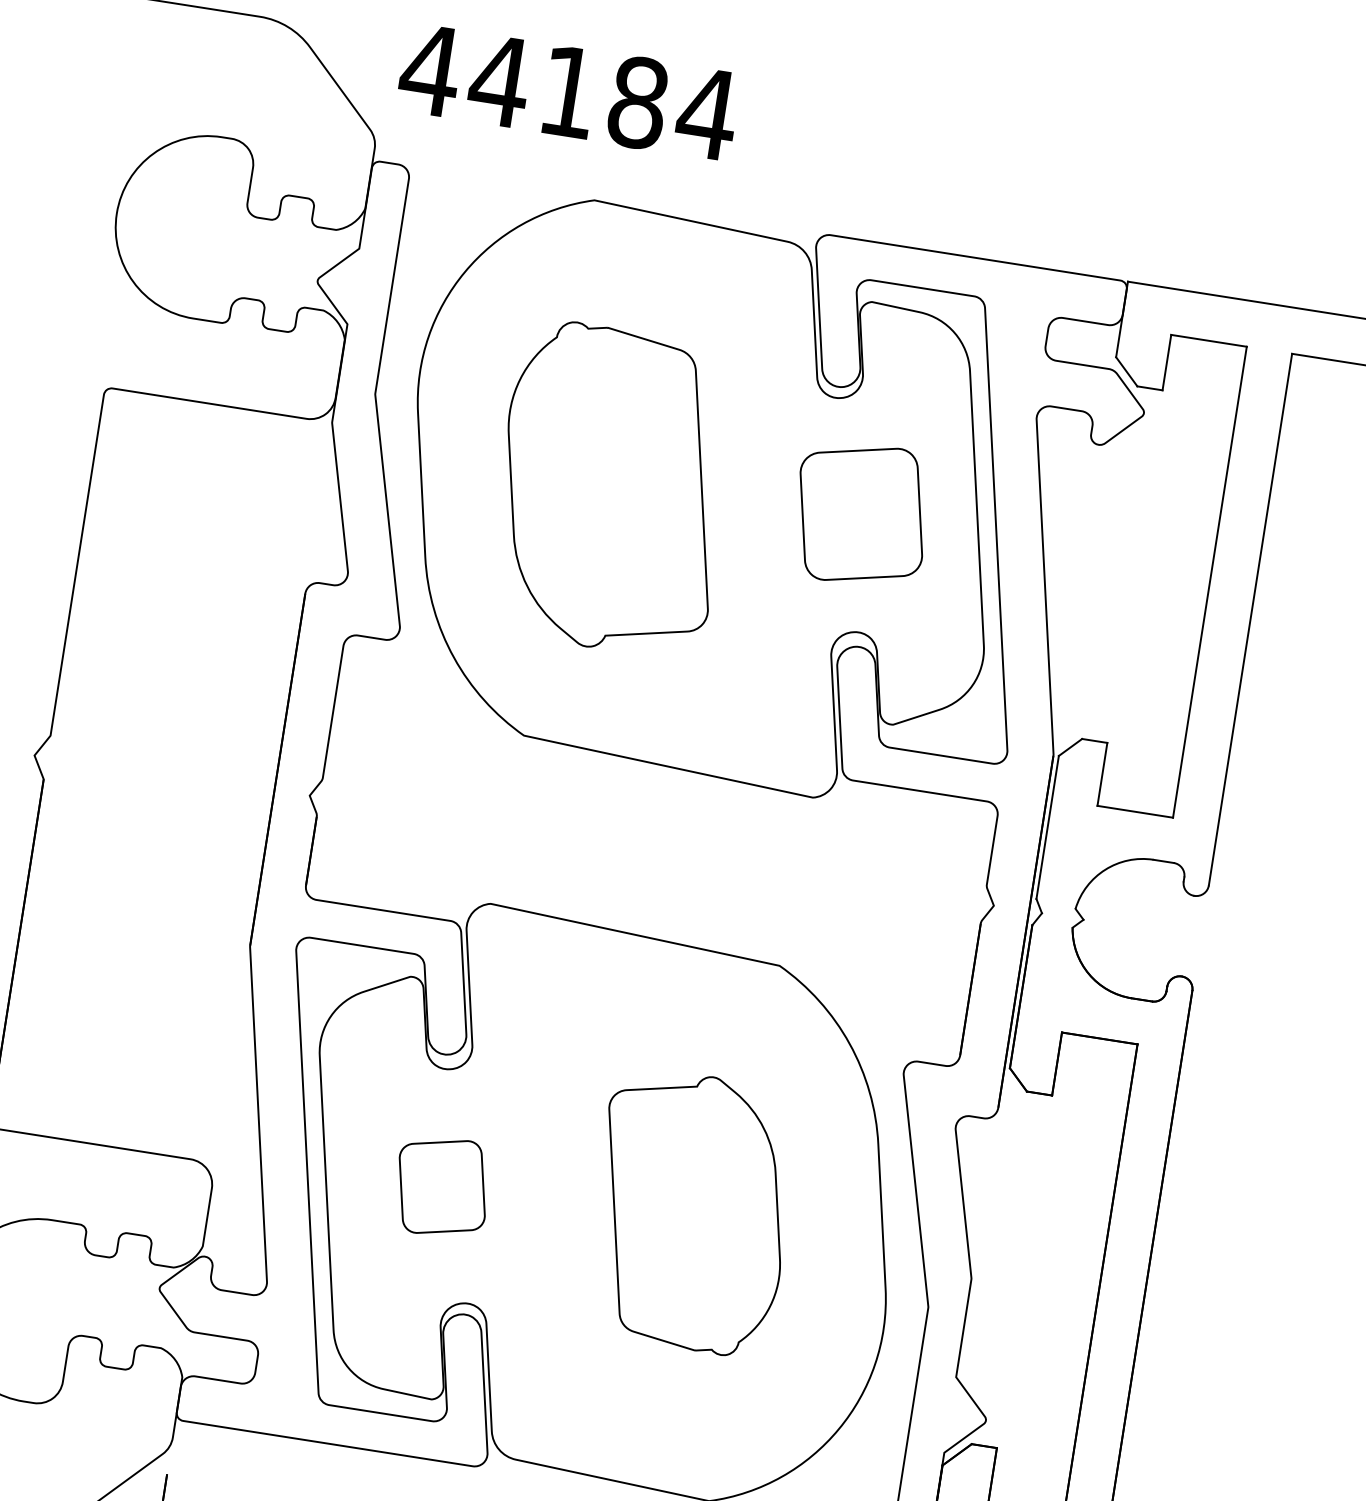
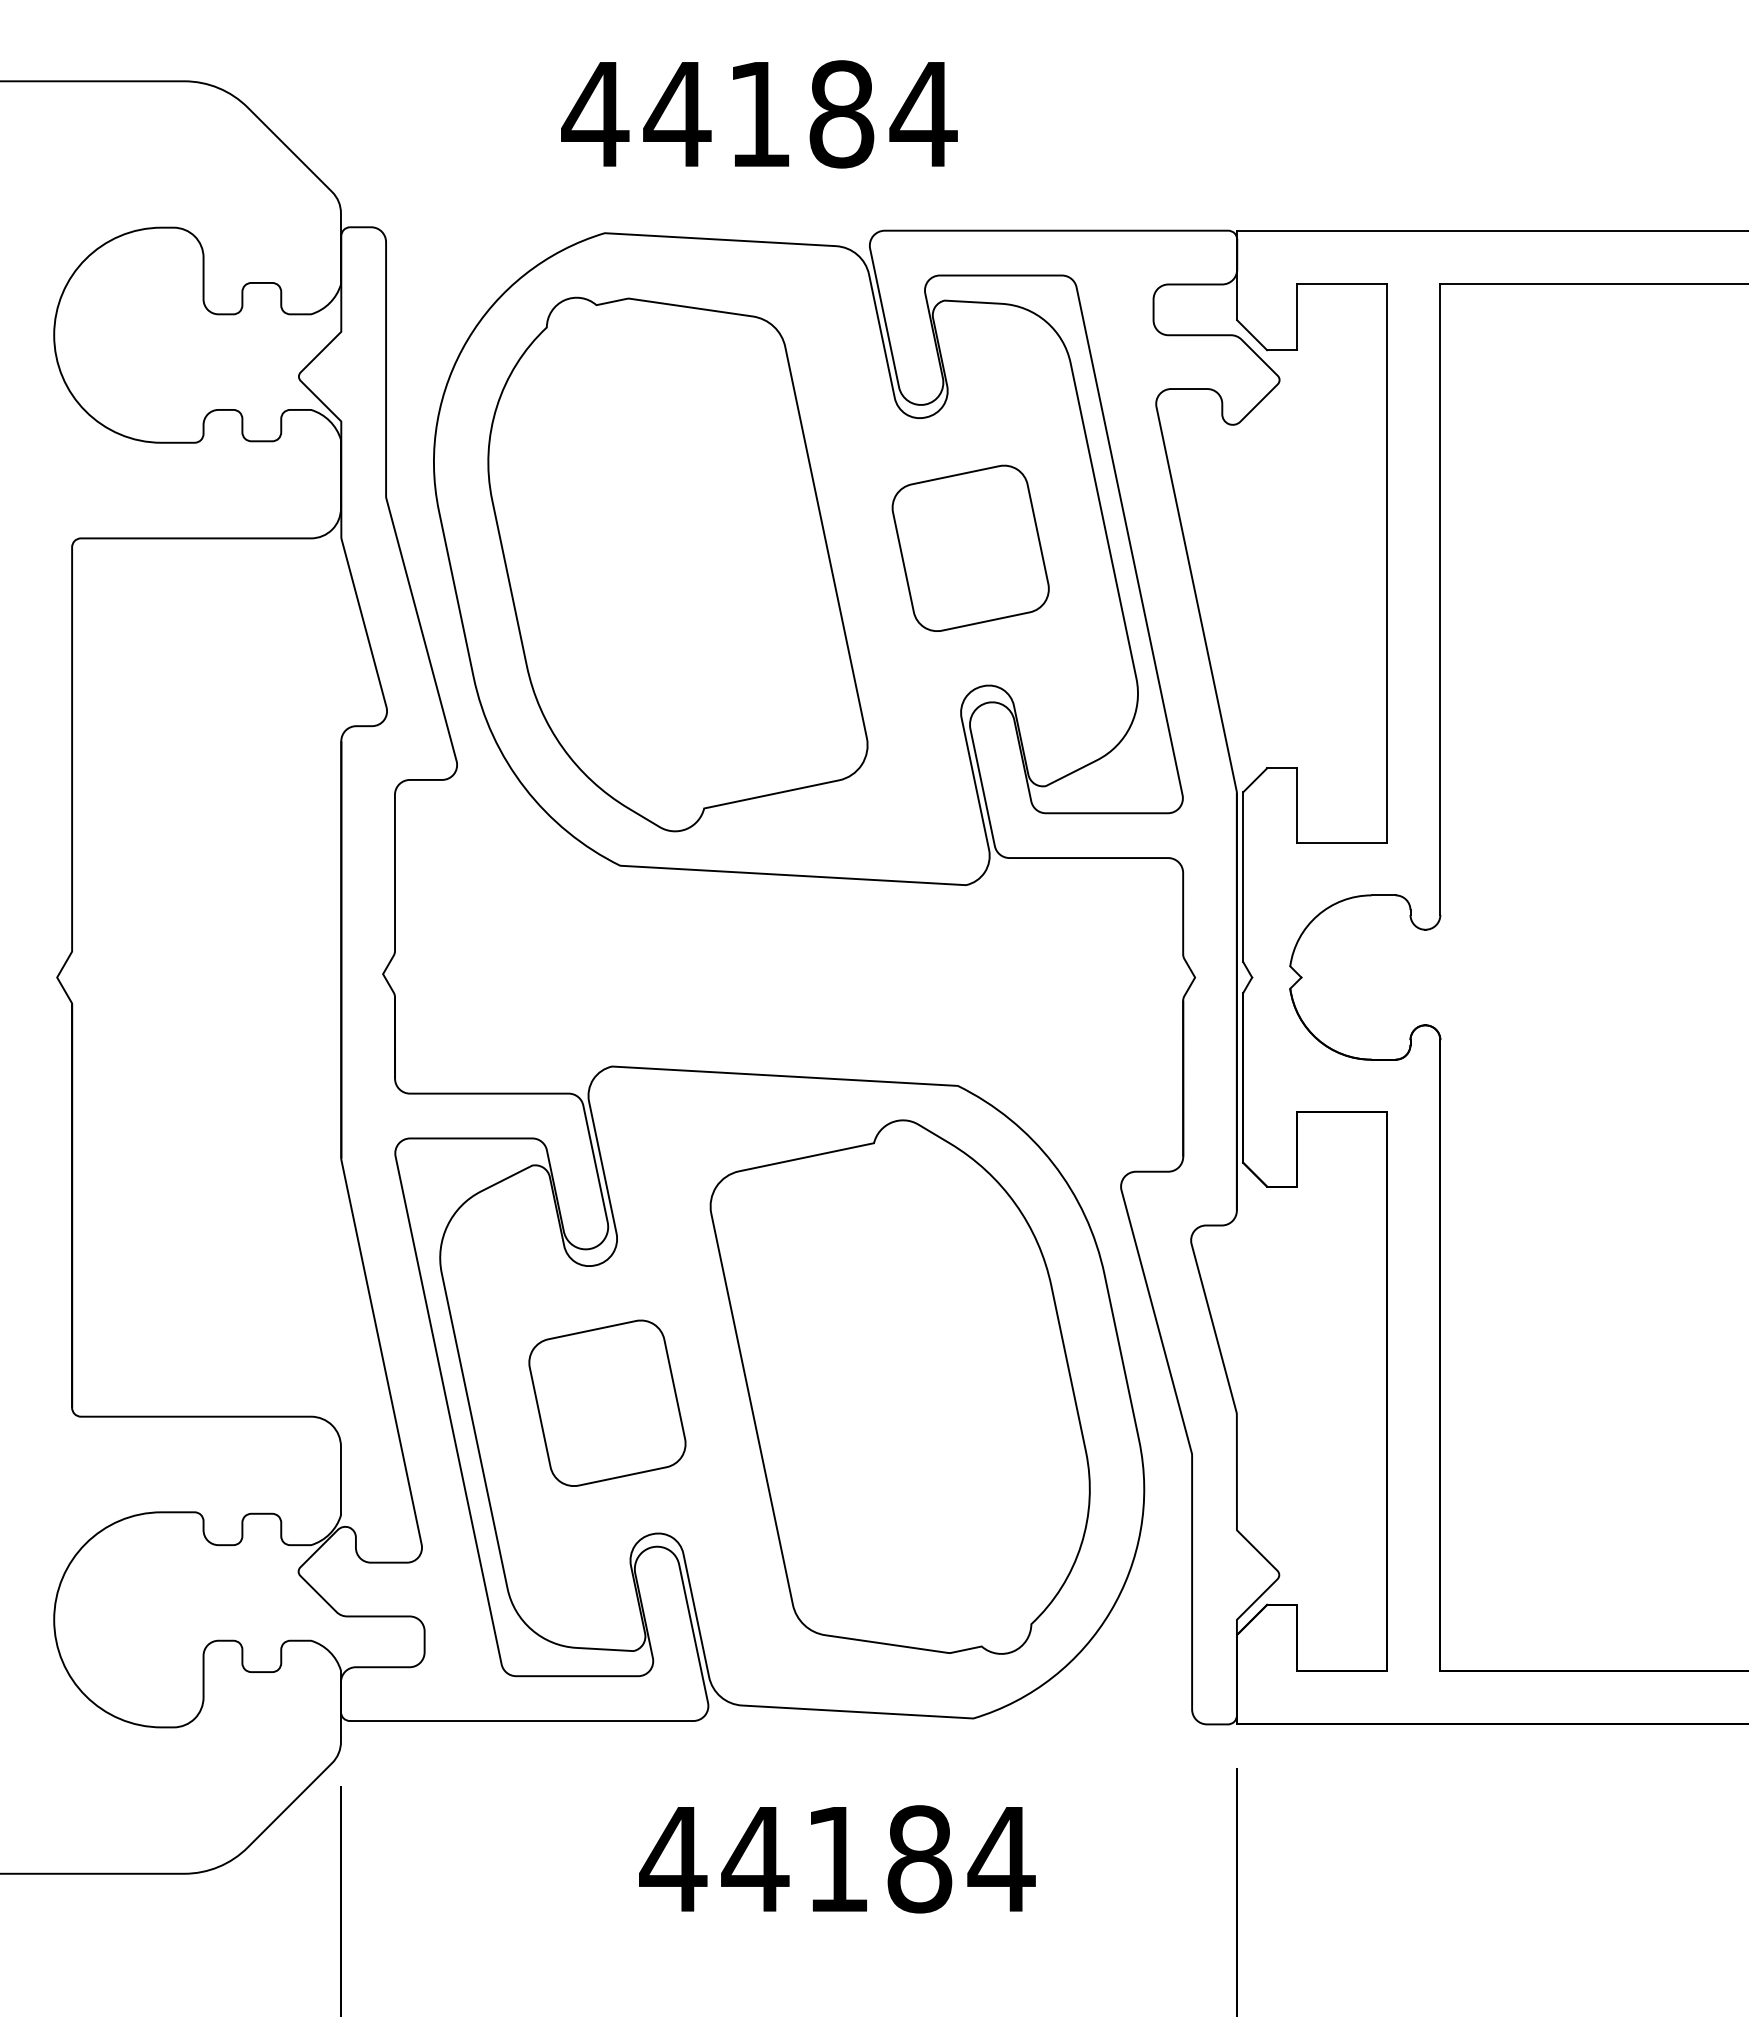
text: (568, 92) -> (759, 114), moved
part: (612, 489) -> (677, 564), size x1.43
part: (442, 1186) -> (607, 1402), size x1.43
part: (690, 1211) -> (899, 1386), size x1.67

